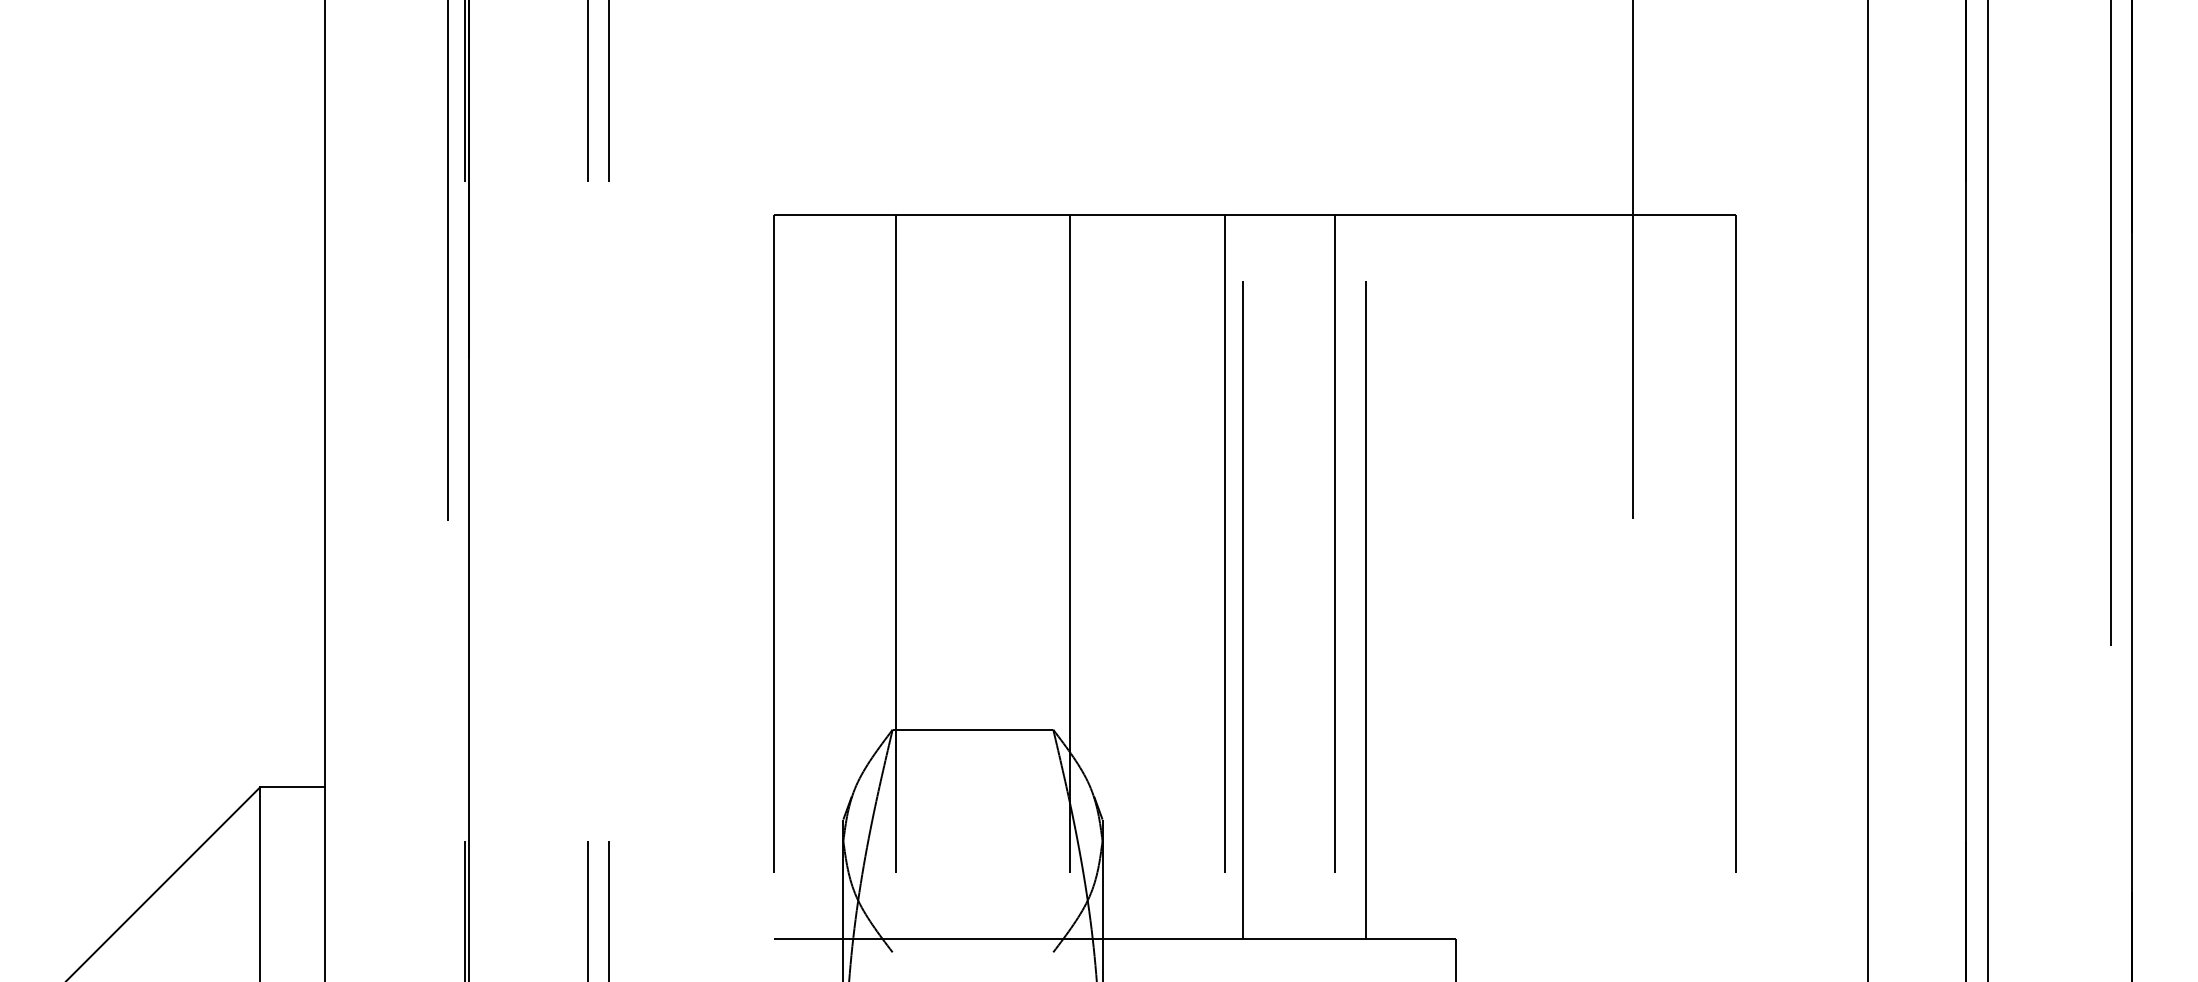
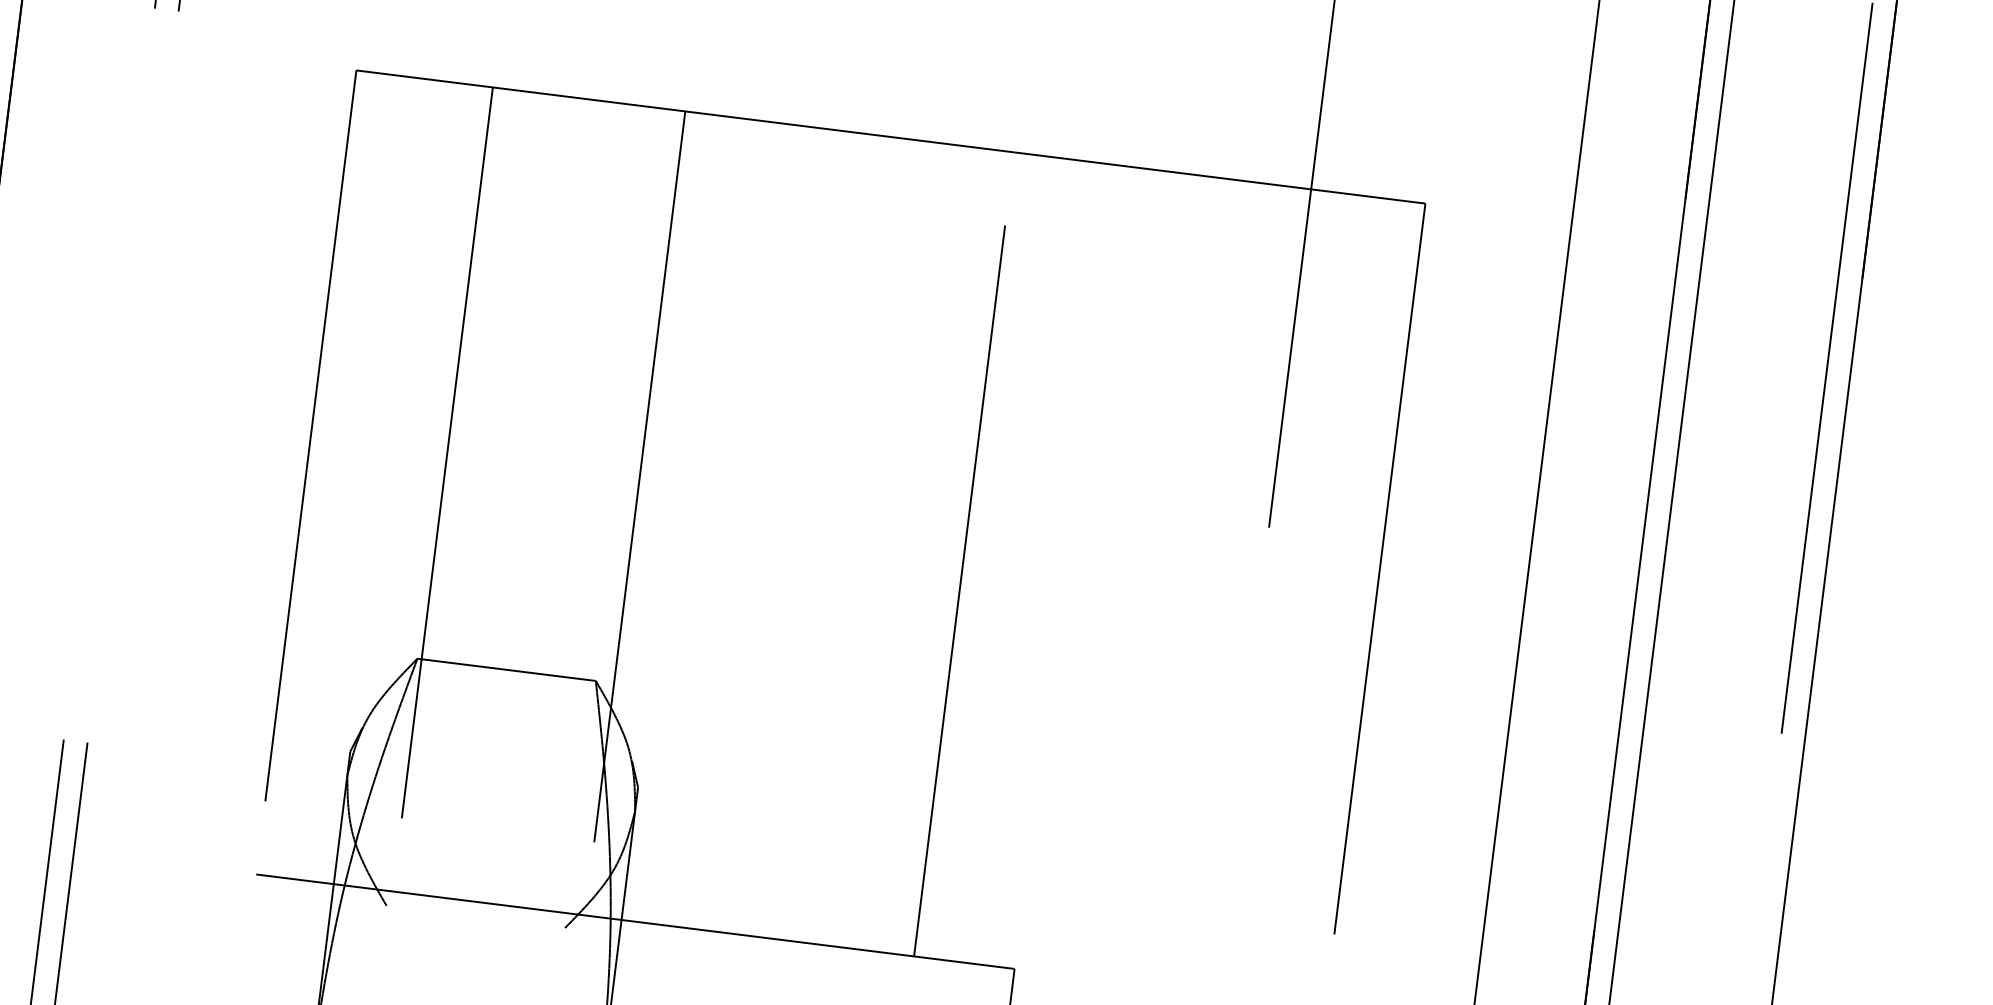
line: (1224, 576) -> (807, 534), removed
line: (1243, 576) -> (828, 537), removed
line: (1335, 576) -> (930, 549), removed

